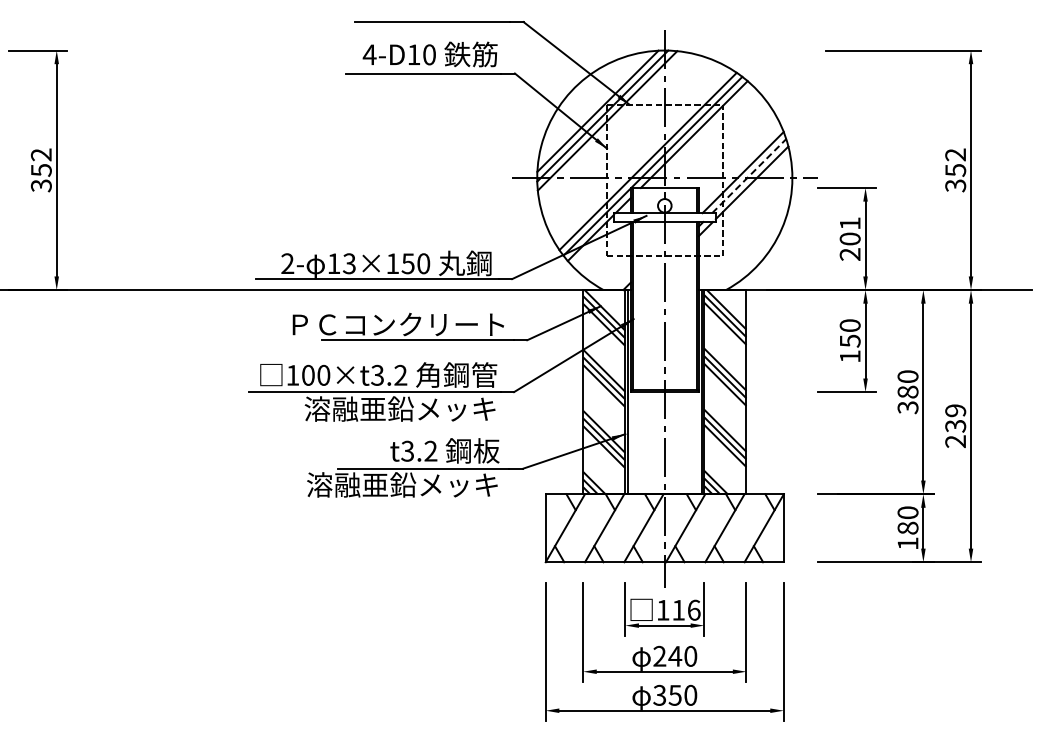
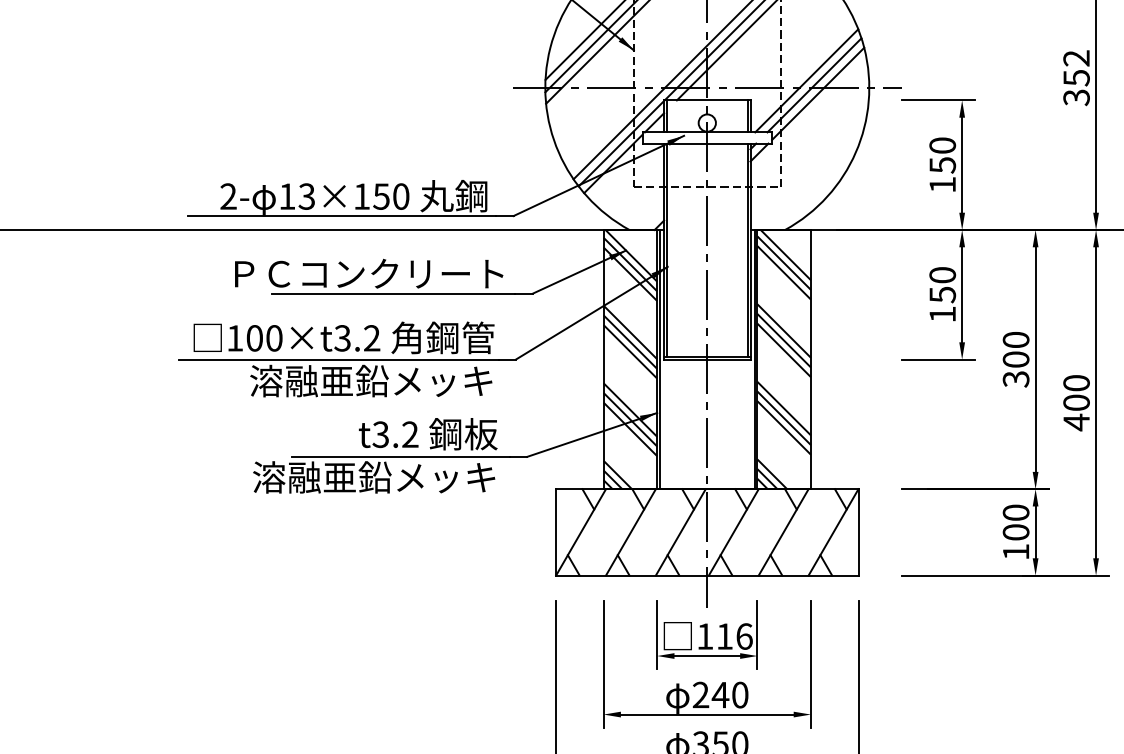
line: (749, 175) -> (814, 84), dashed -> solid
text: (849, 238) -> (941, 164), 201 -> 150
text: (908, 391) -> (1016, 358), 380 -> 300
text: (955, 426) -> (1076, 403), 239 -> 400
text: (908, 527) -> (1016, 531), 180 -> 100

